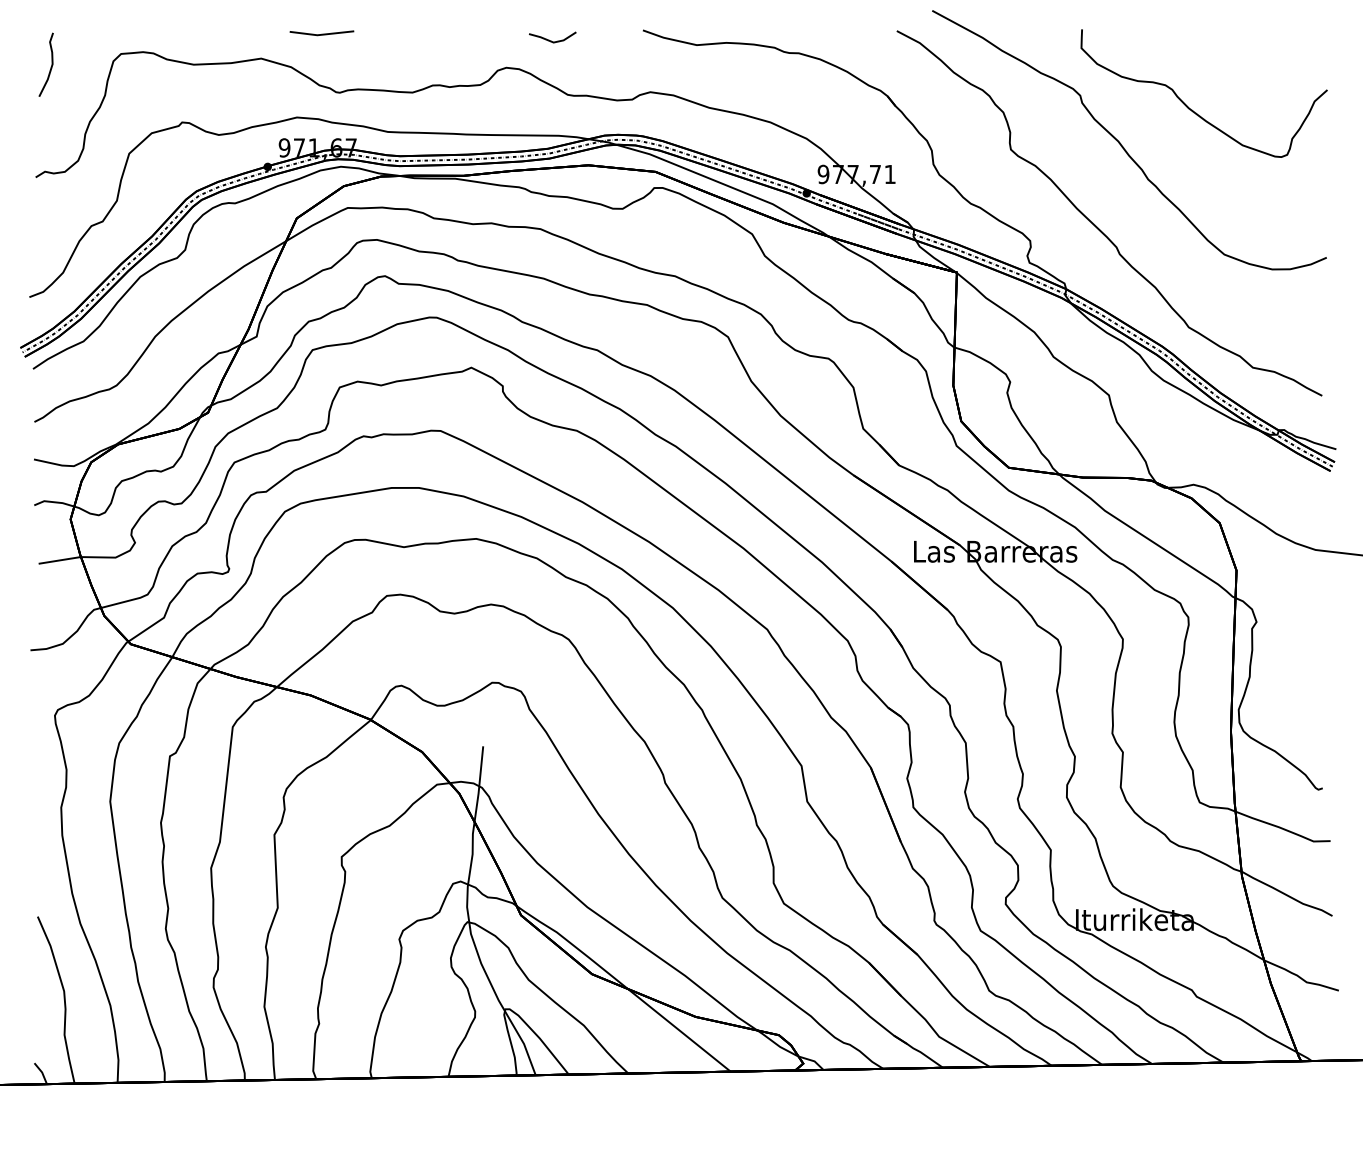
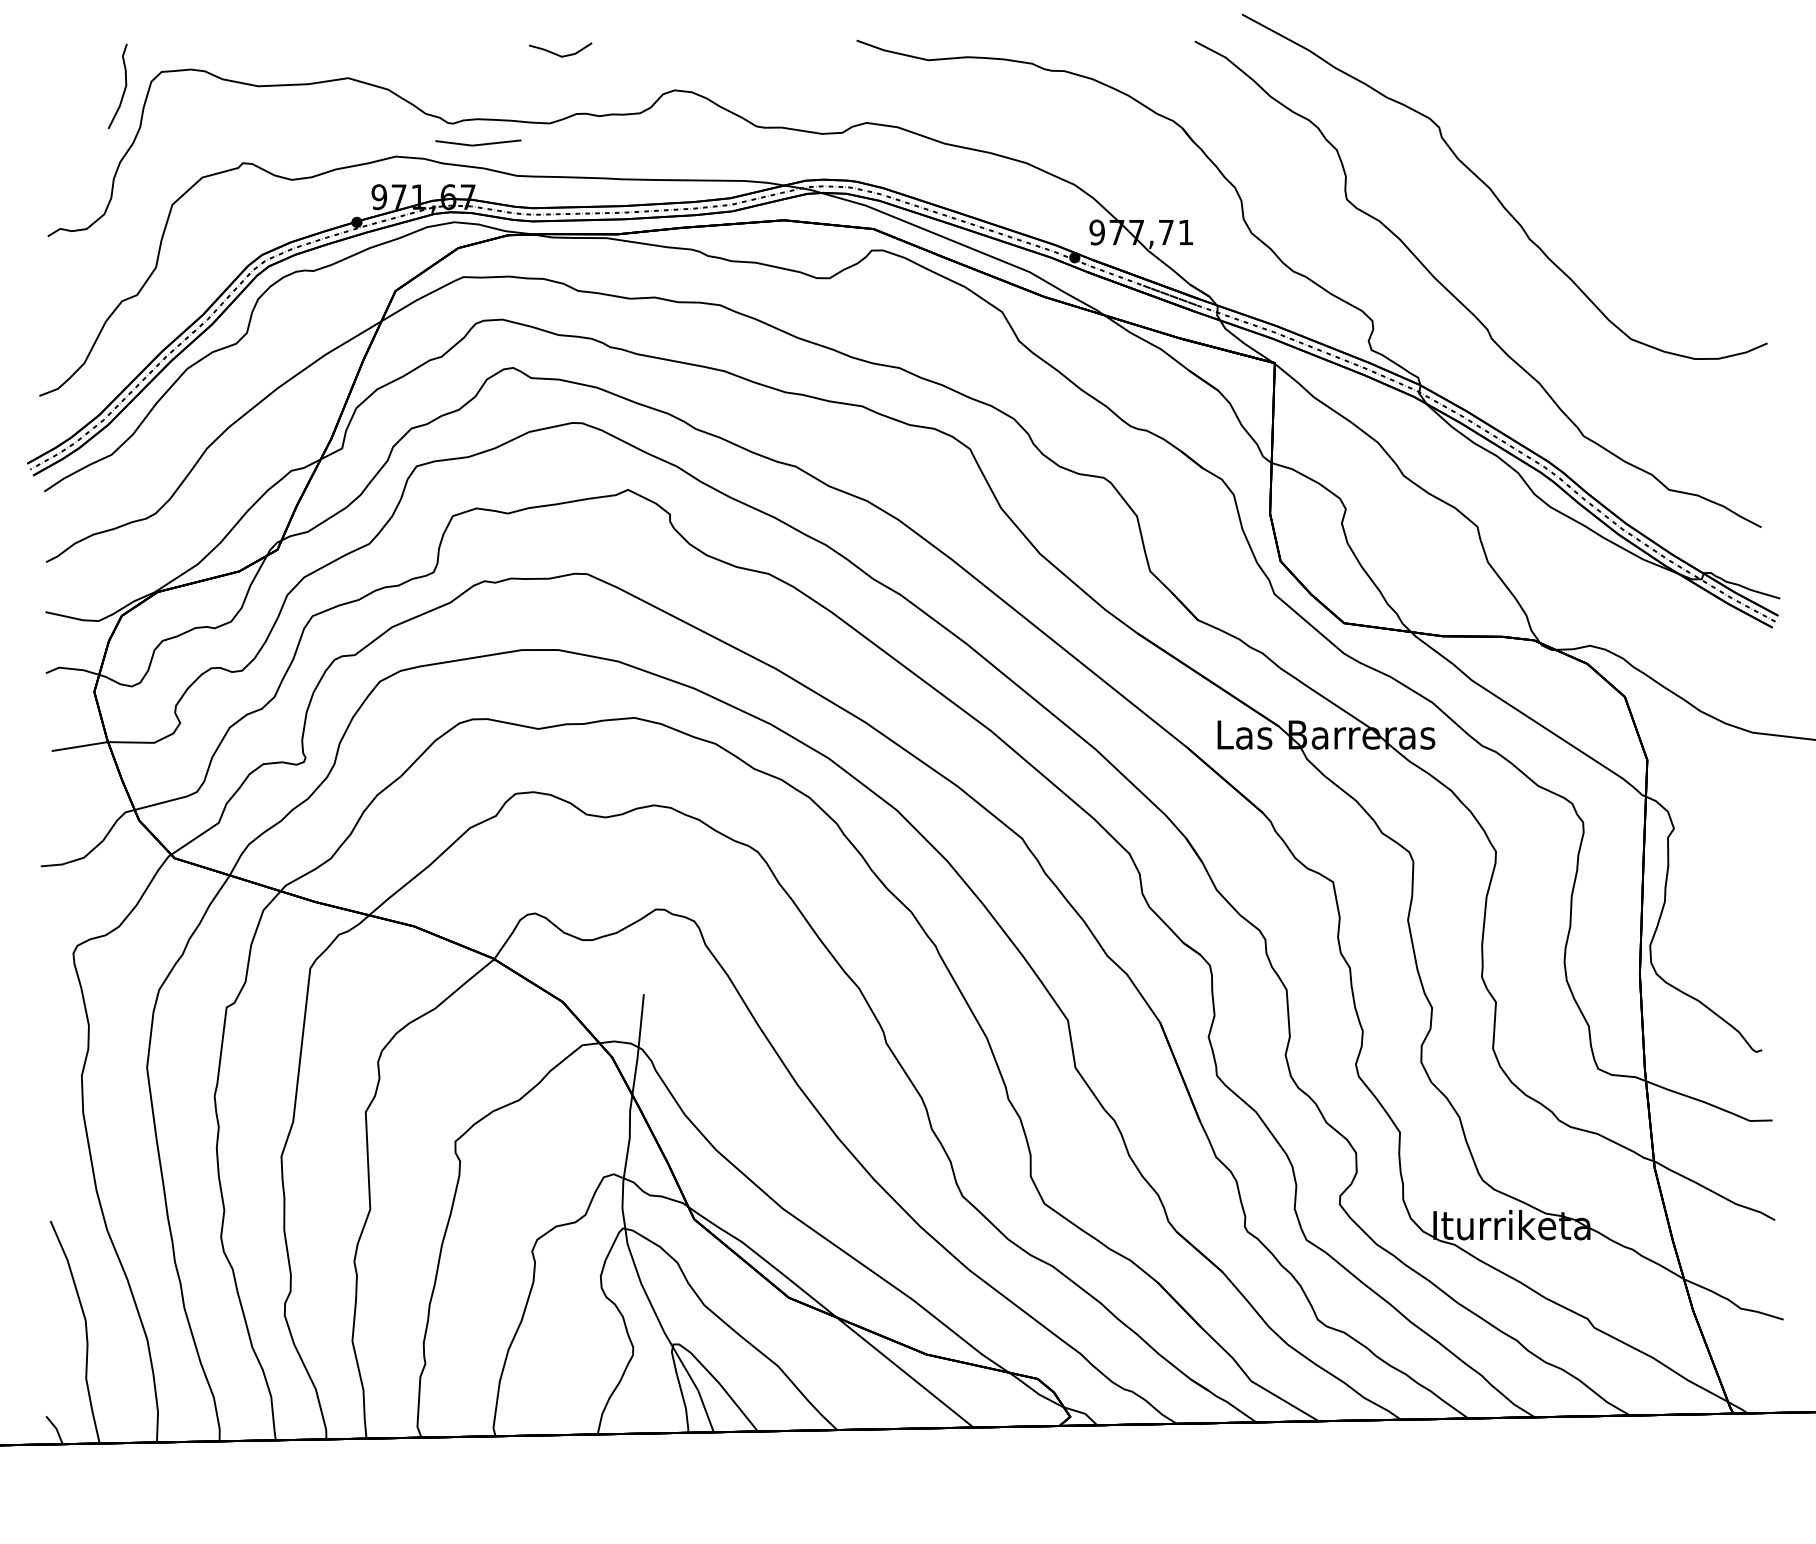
line: (321, 33) -> (477, 143), moved
line: (551, 40) -> (559, 54), moved
curve: (50, 67) -> (123, 90), moved
curve: (1192, 109) -> (1588, 145), removed

